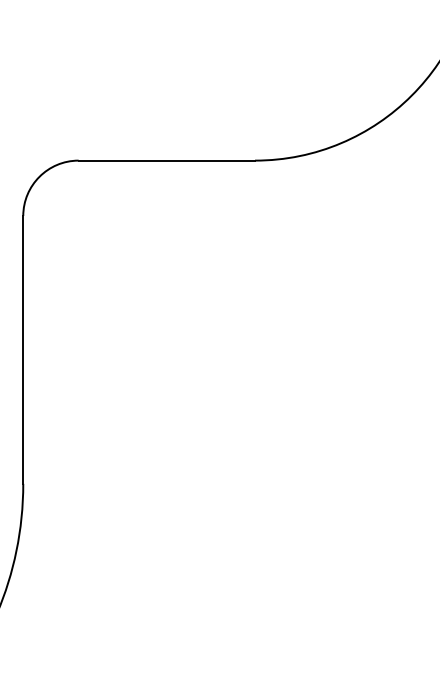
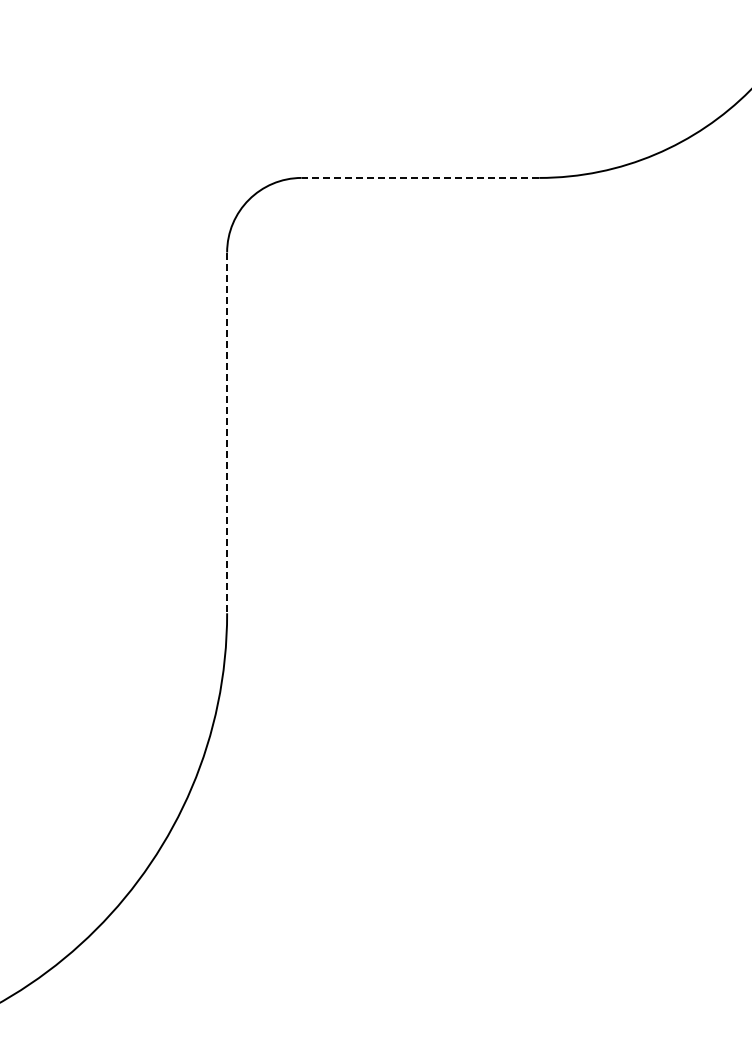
line: (166, 160) -> (420, 177), solid -> dashed
line: (23, 350) -> (227, 433), solid -> dashed

